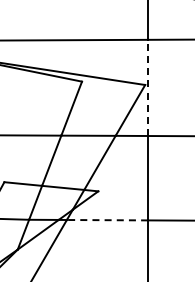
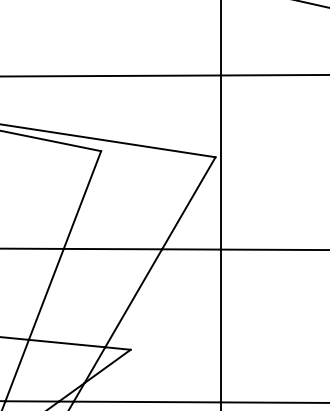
line: (148, 87) -> (221, 161), dashed -> solid
line: (107, 220) -> (147, 402), dashed -> solid

